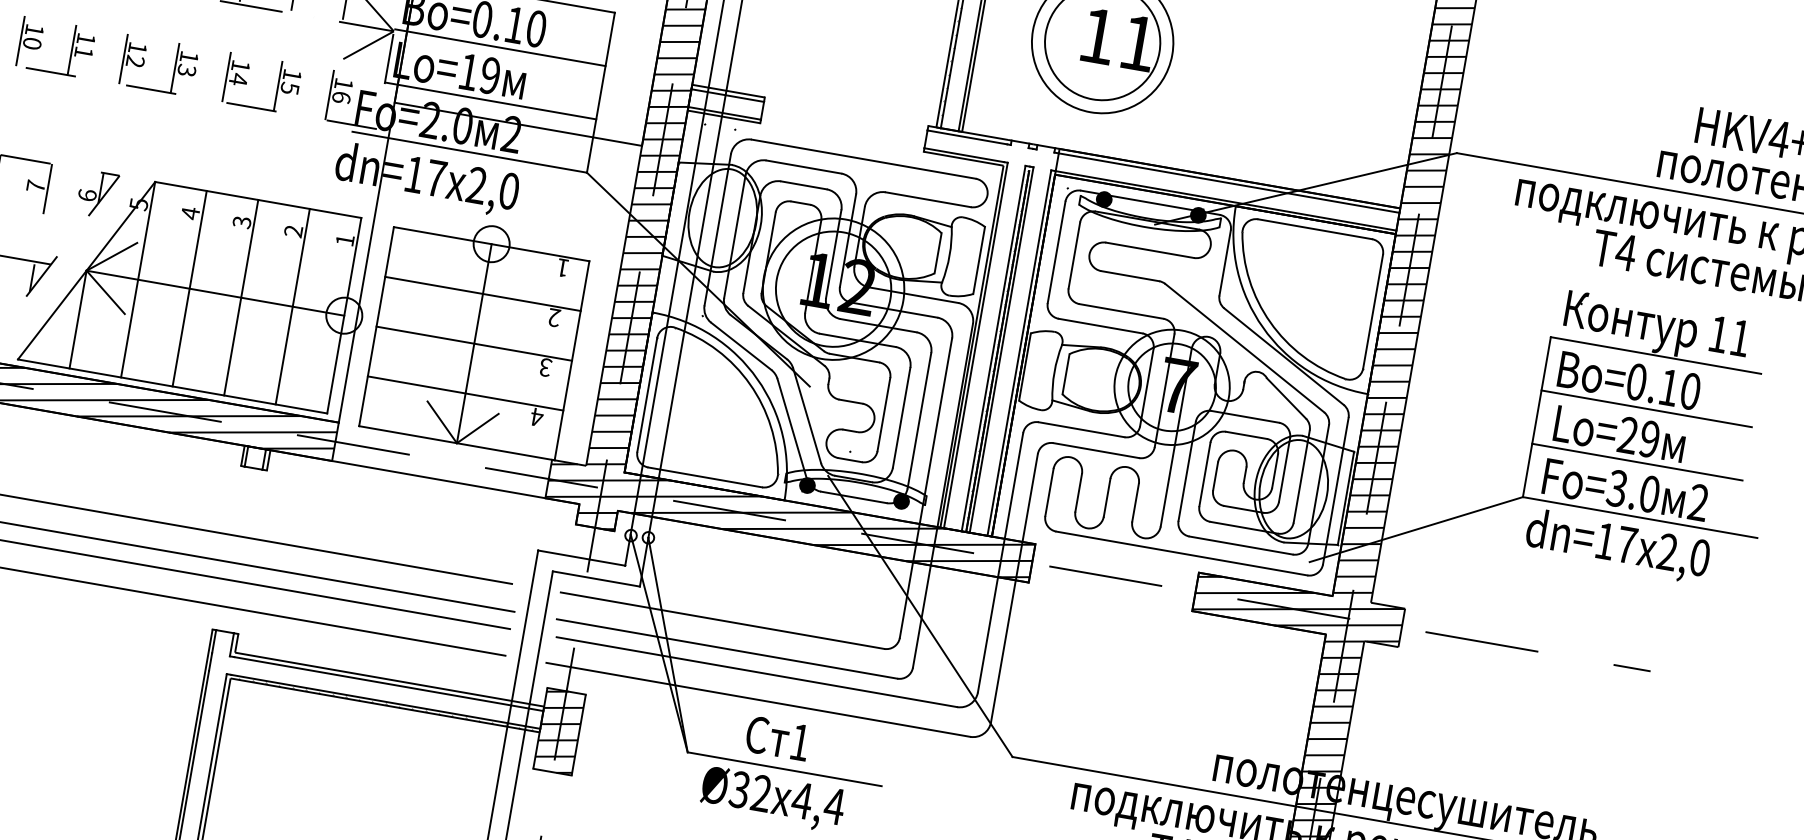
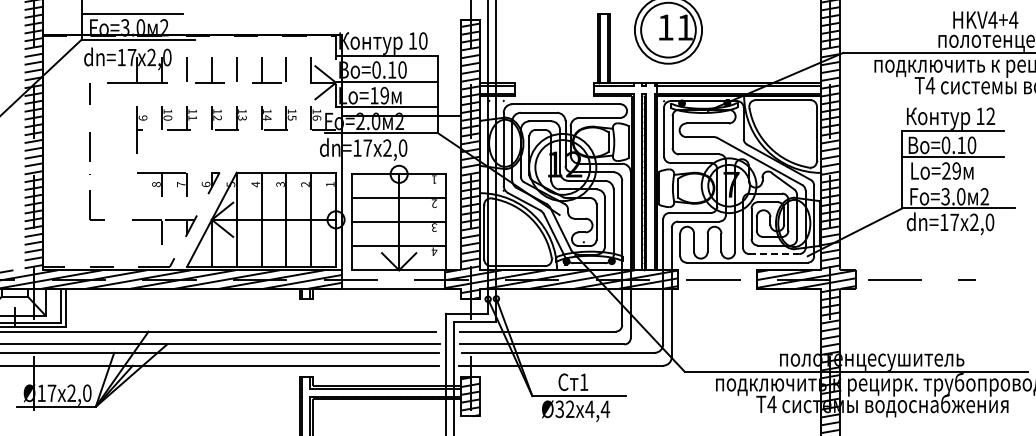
text: (1739, 336) -> (990, 115), 11 -> 12
line: (1636, 461) -> (952, 182), removed
line: (1241, 546) -> (774, 254), solid -> dashed

